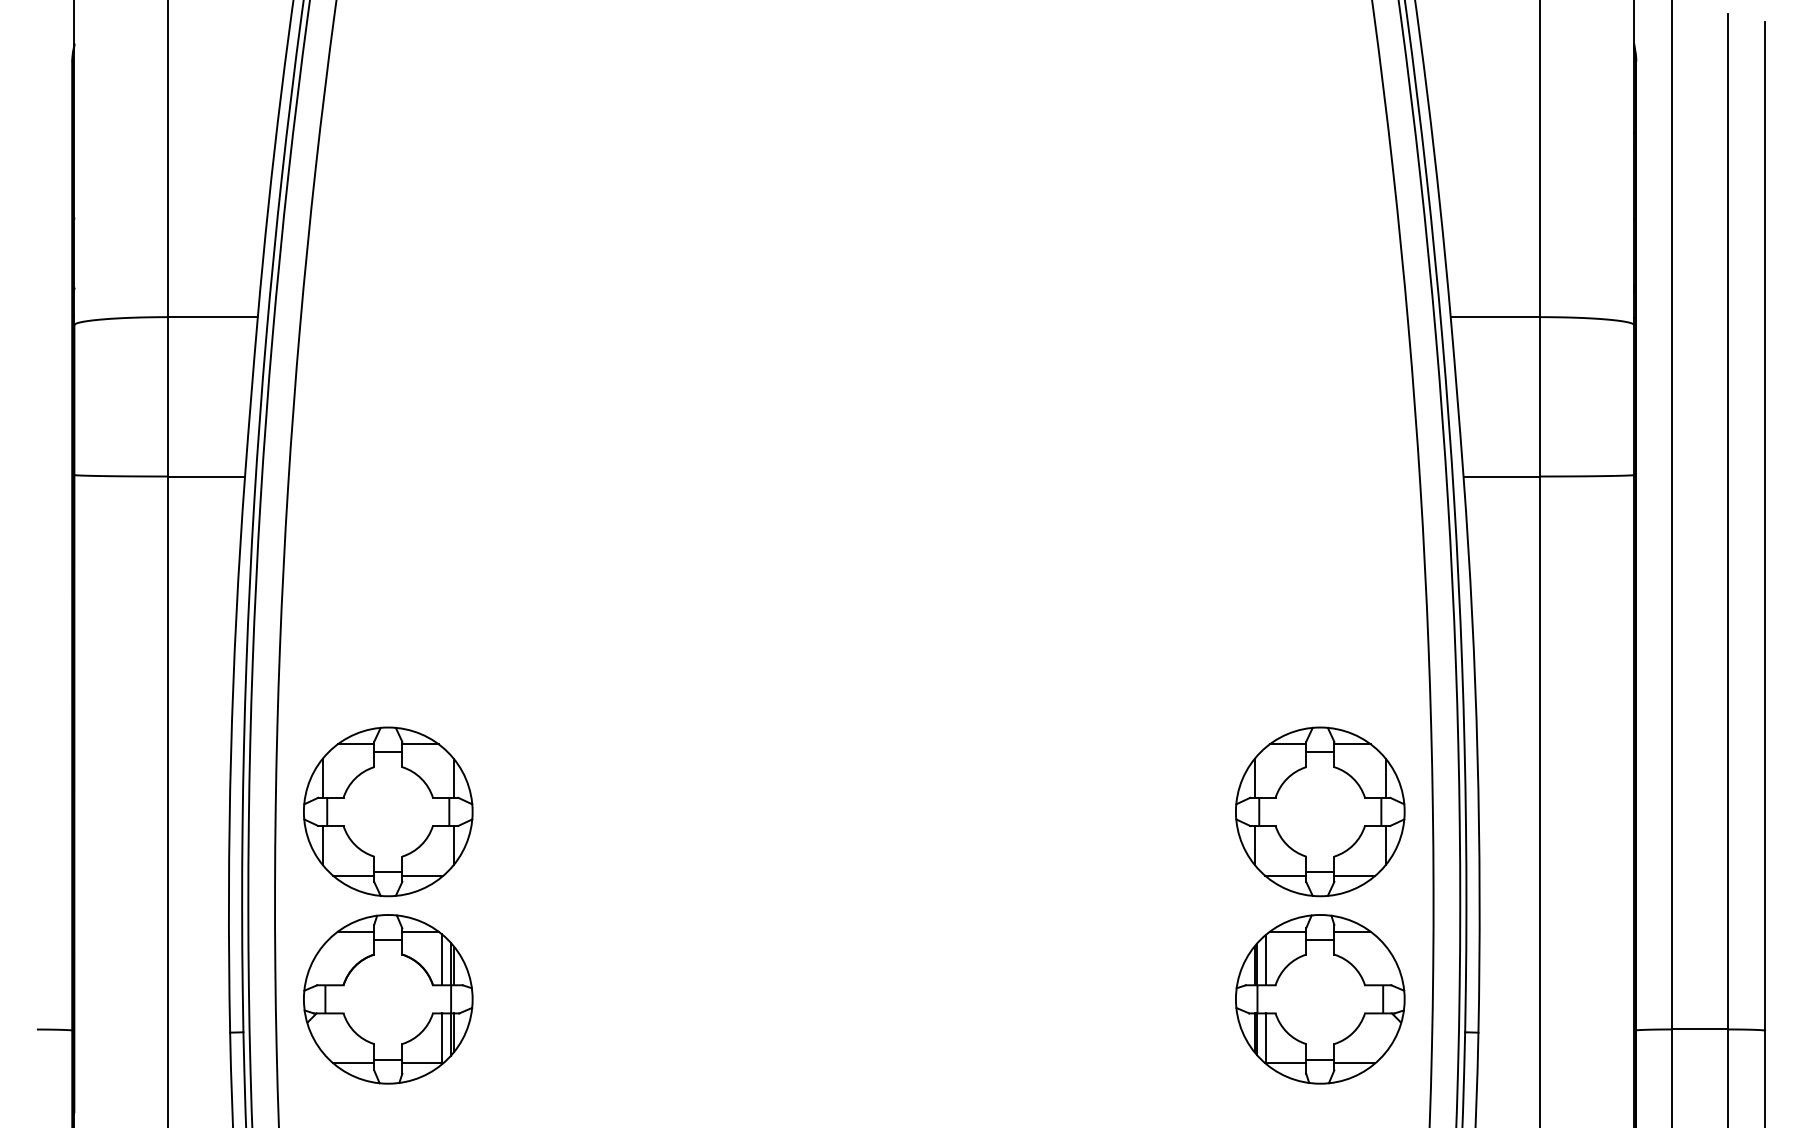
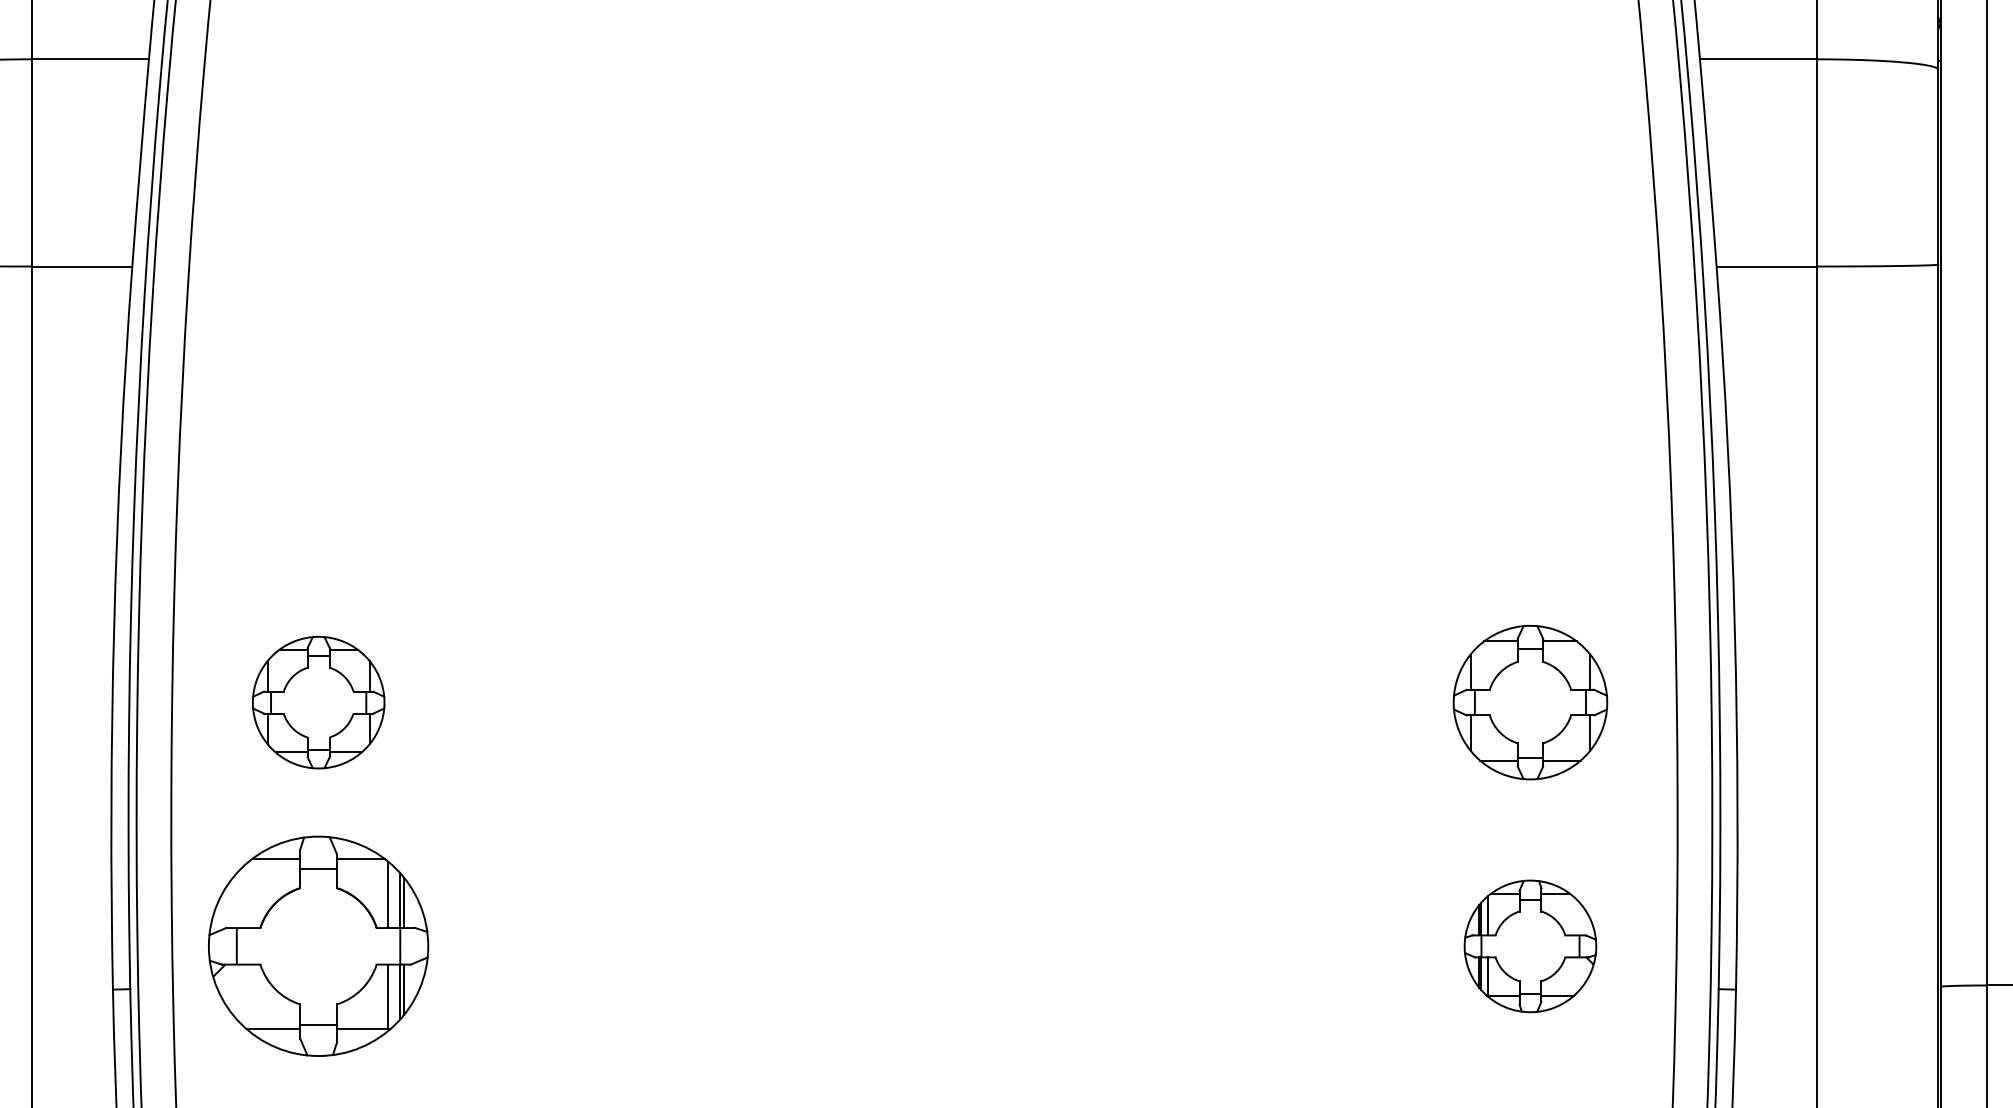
part: (388, 811) -> (318, 702), size x0.6
part: (1320, 811) -> (1530, 702), size x0.7
part: (1320, 999) -> (1530, 946), size x0.6

